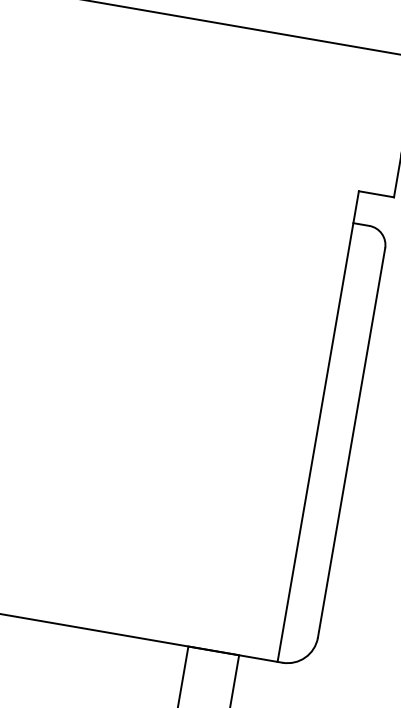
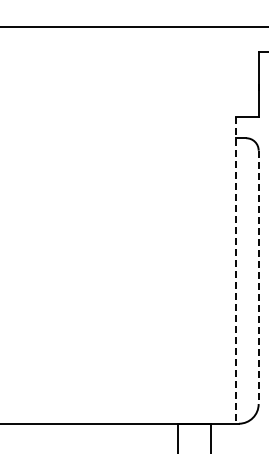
line: (317, 427) -> (235, 271), solid -> dashed
line: (351, 443) -> (258, 277), solid -> dashed

